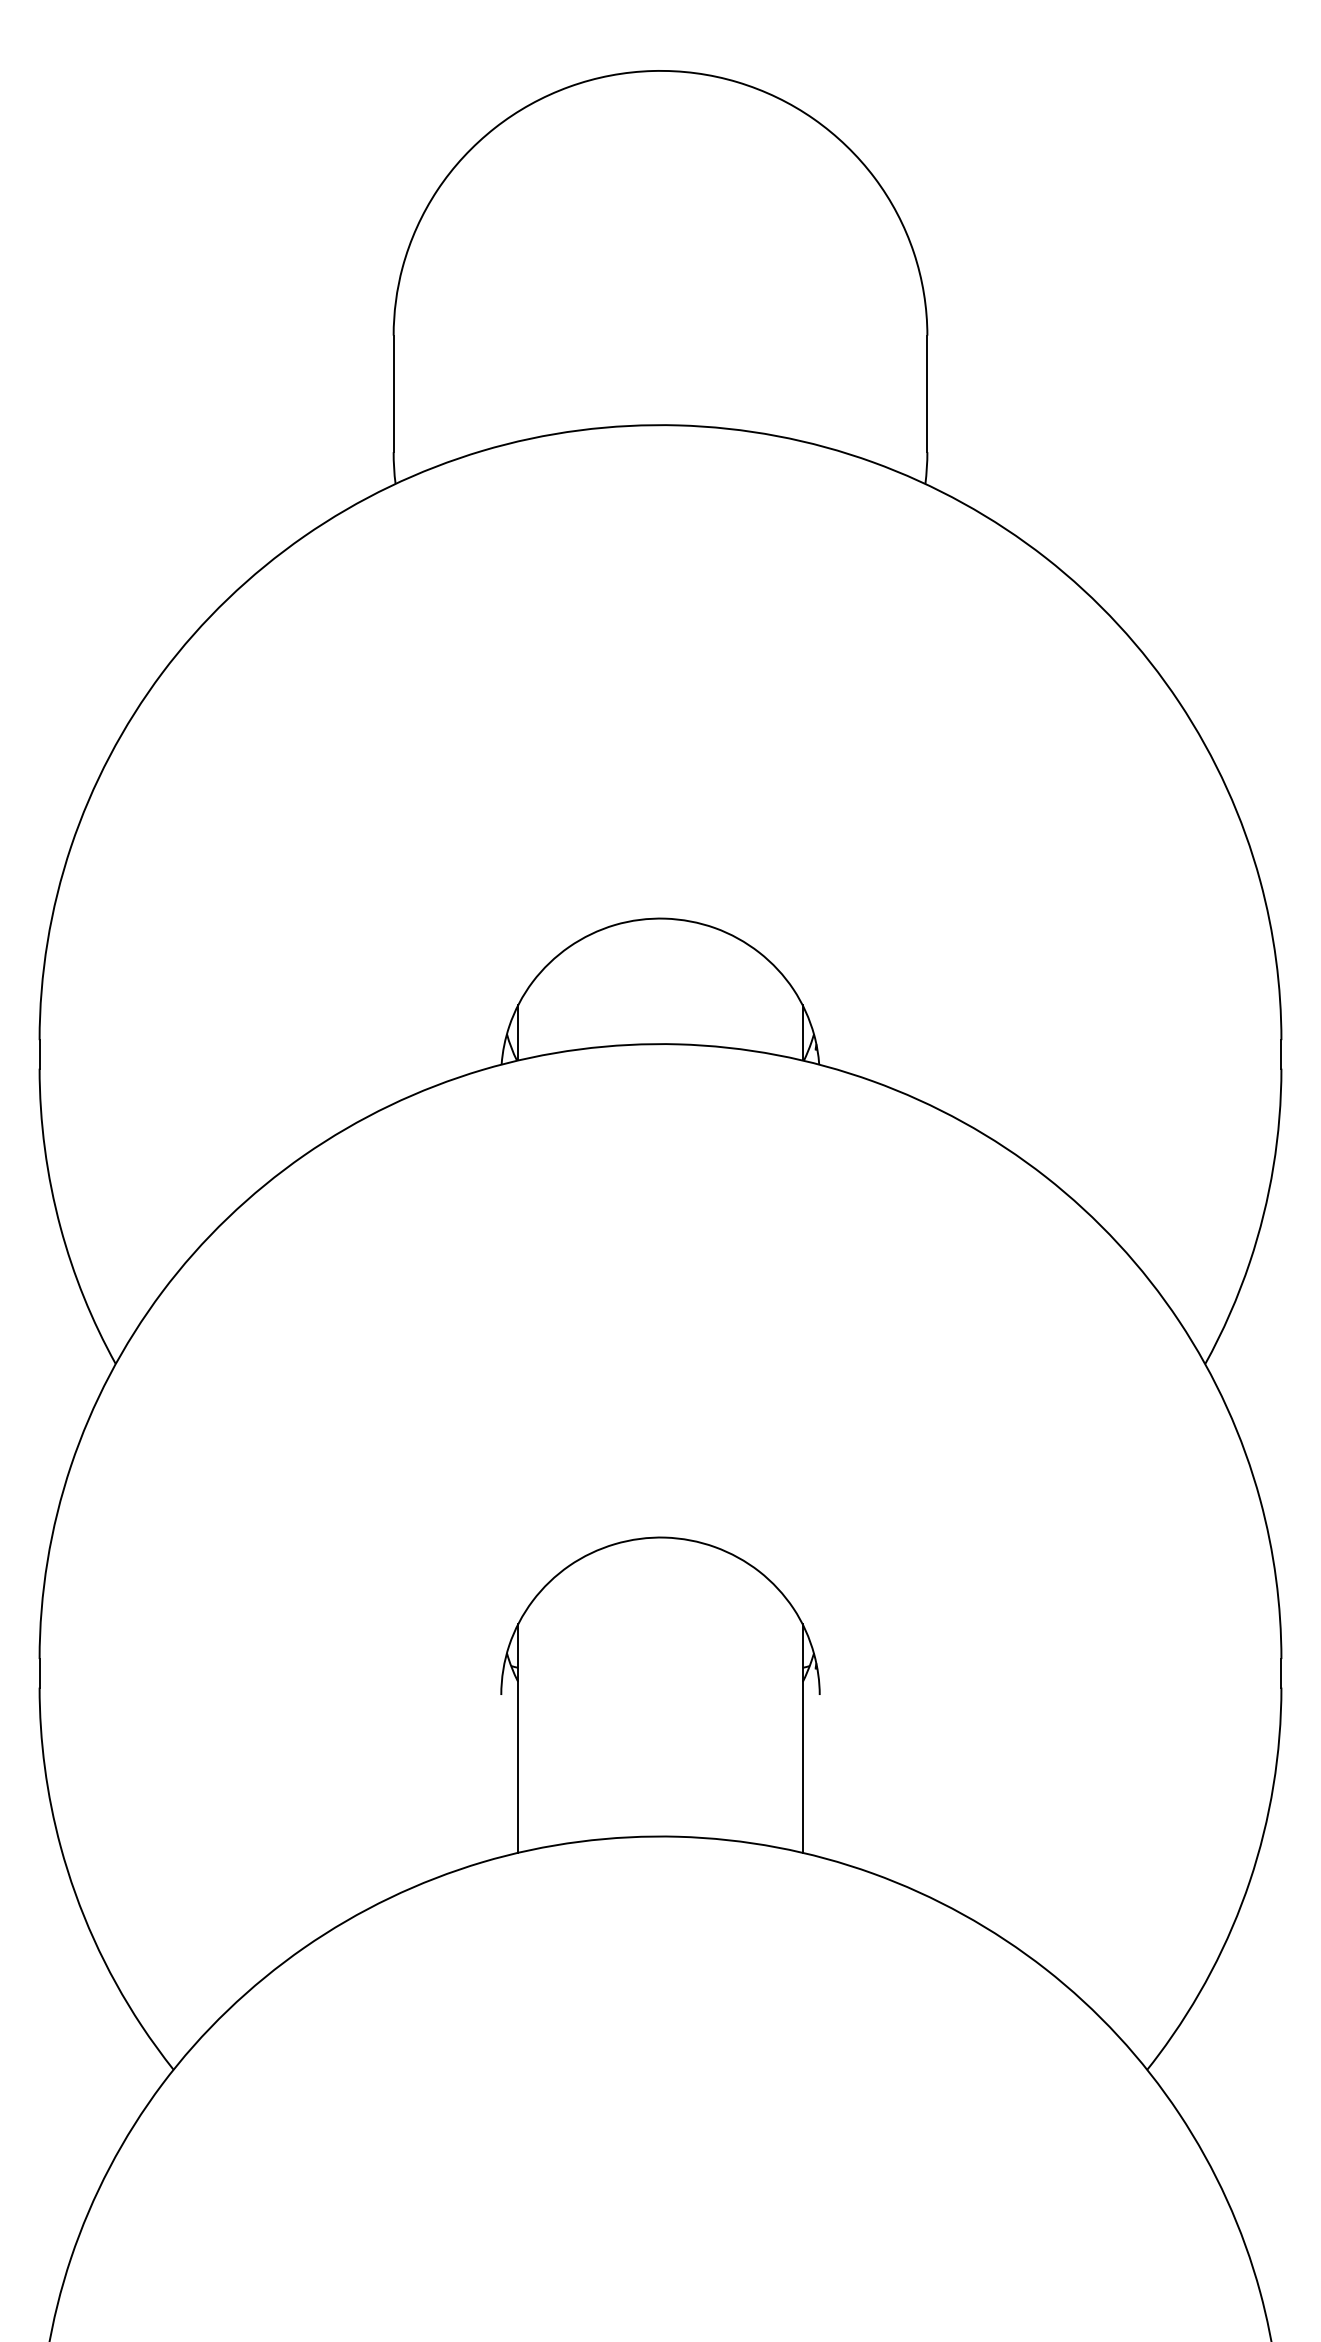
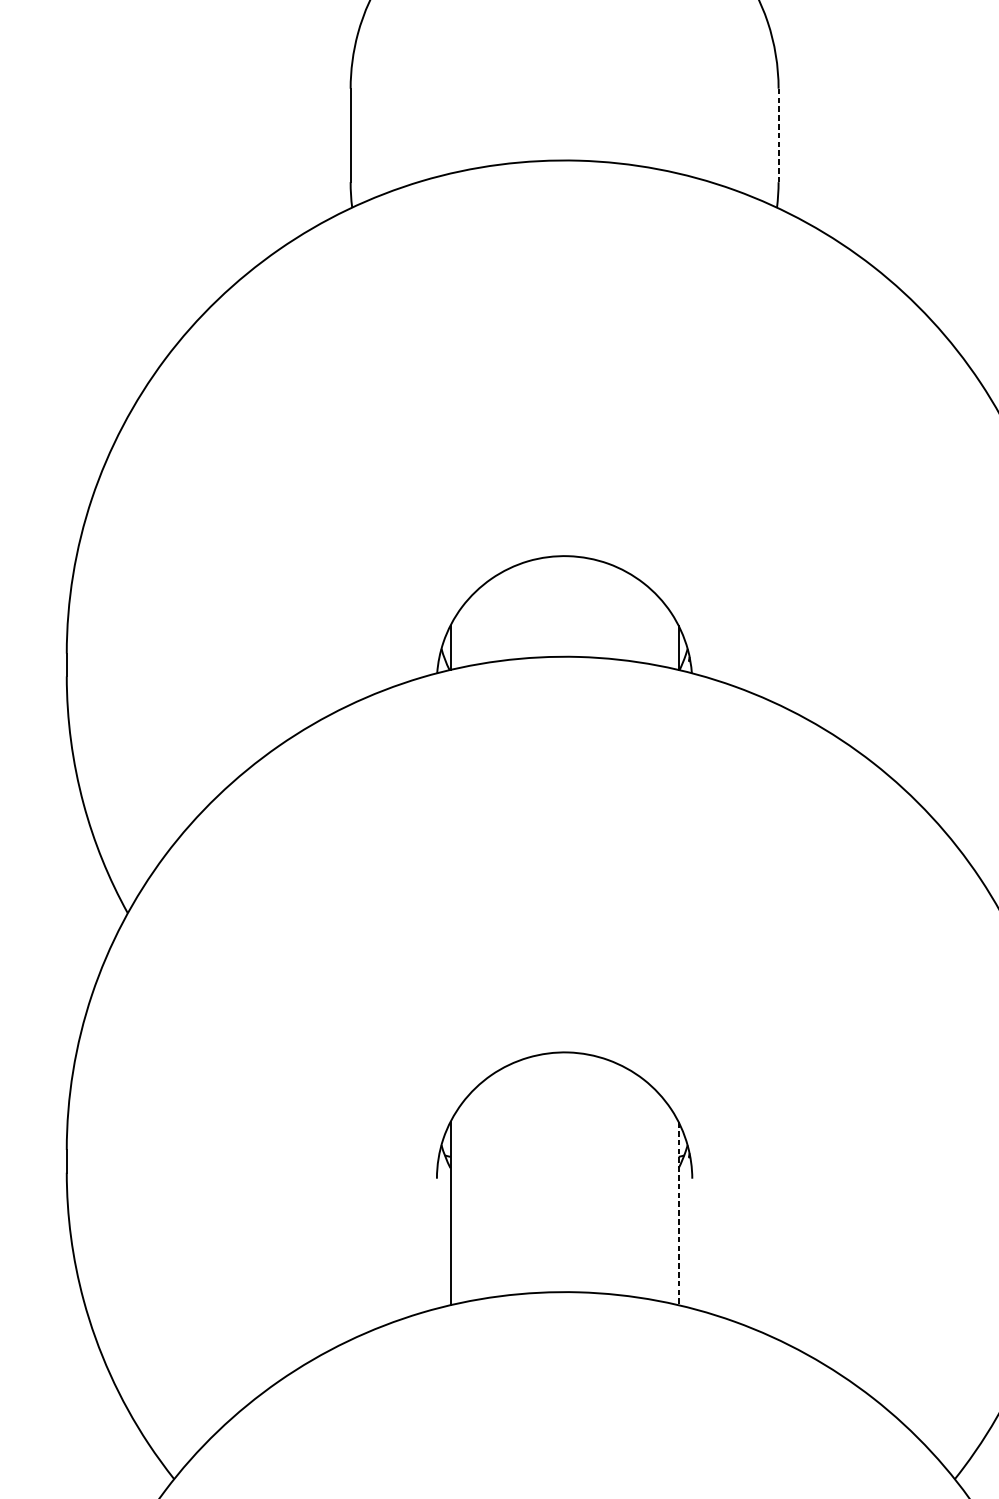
line: (927, 394) -> (778, 135), solid -> dashed
line: (802, 1739) -> (678, 1214), solid -> dashed

